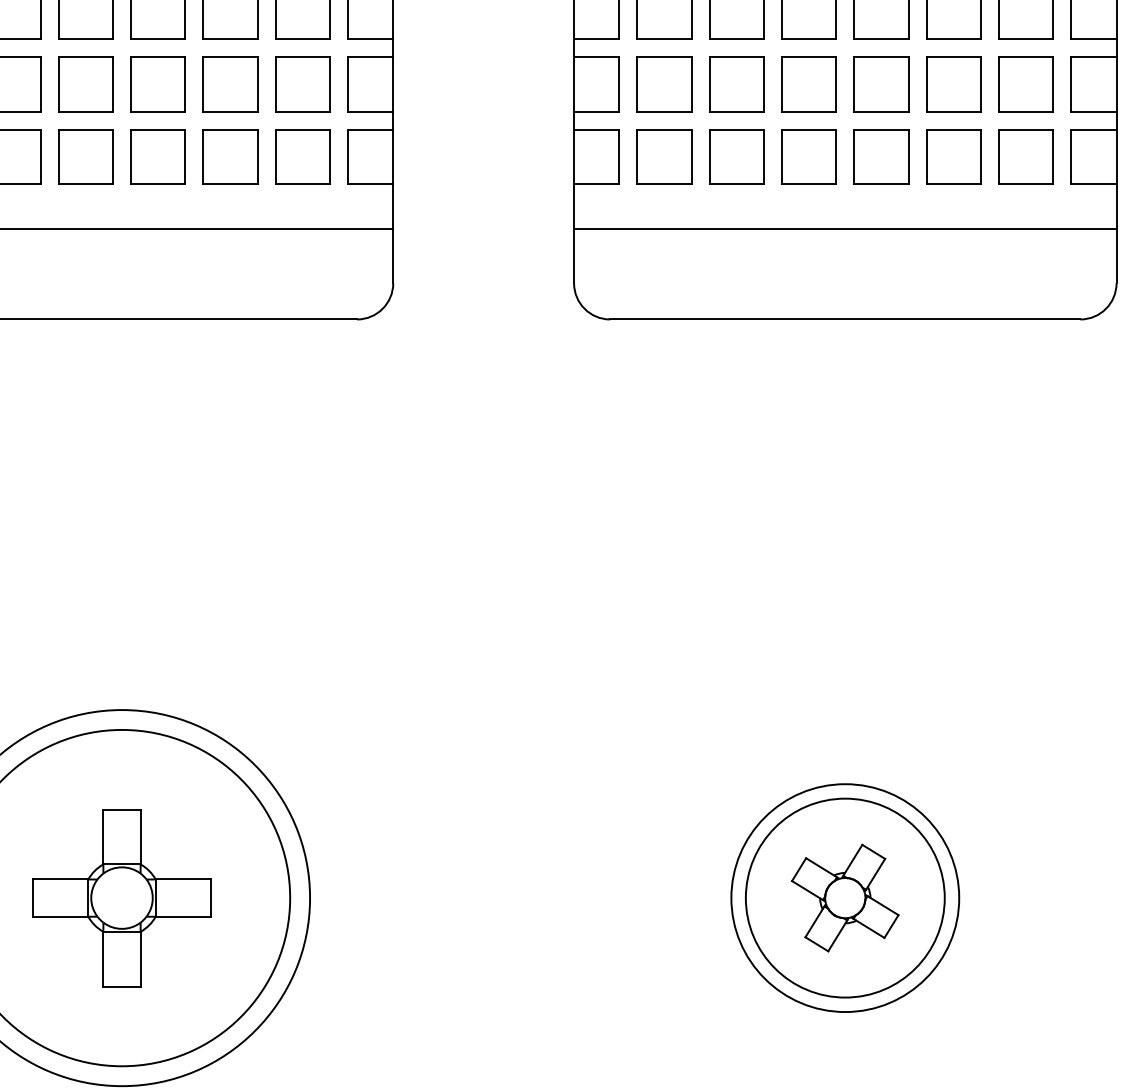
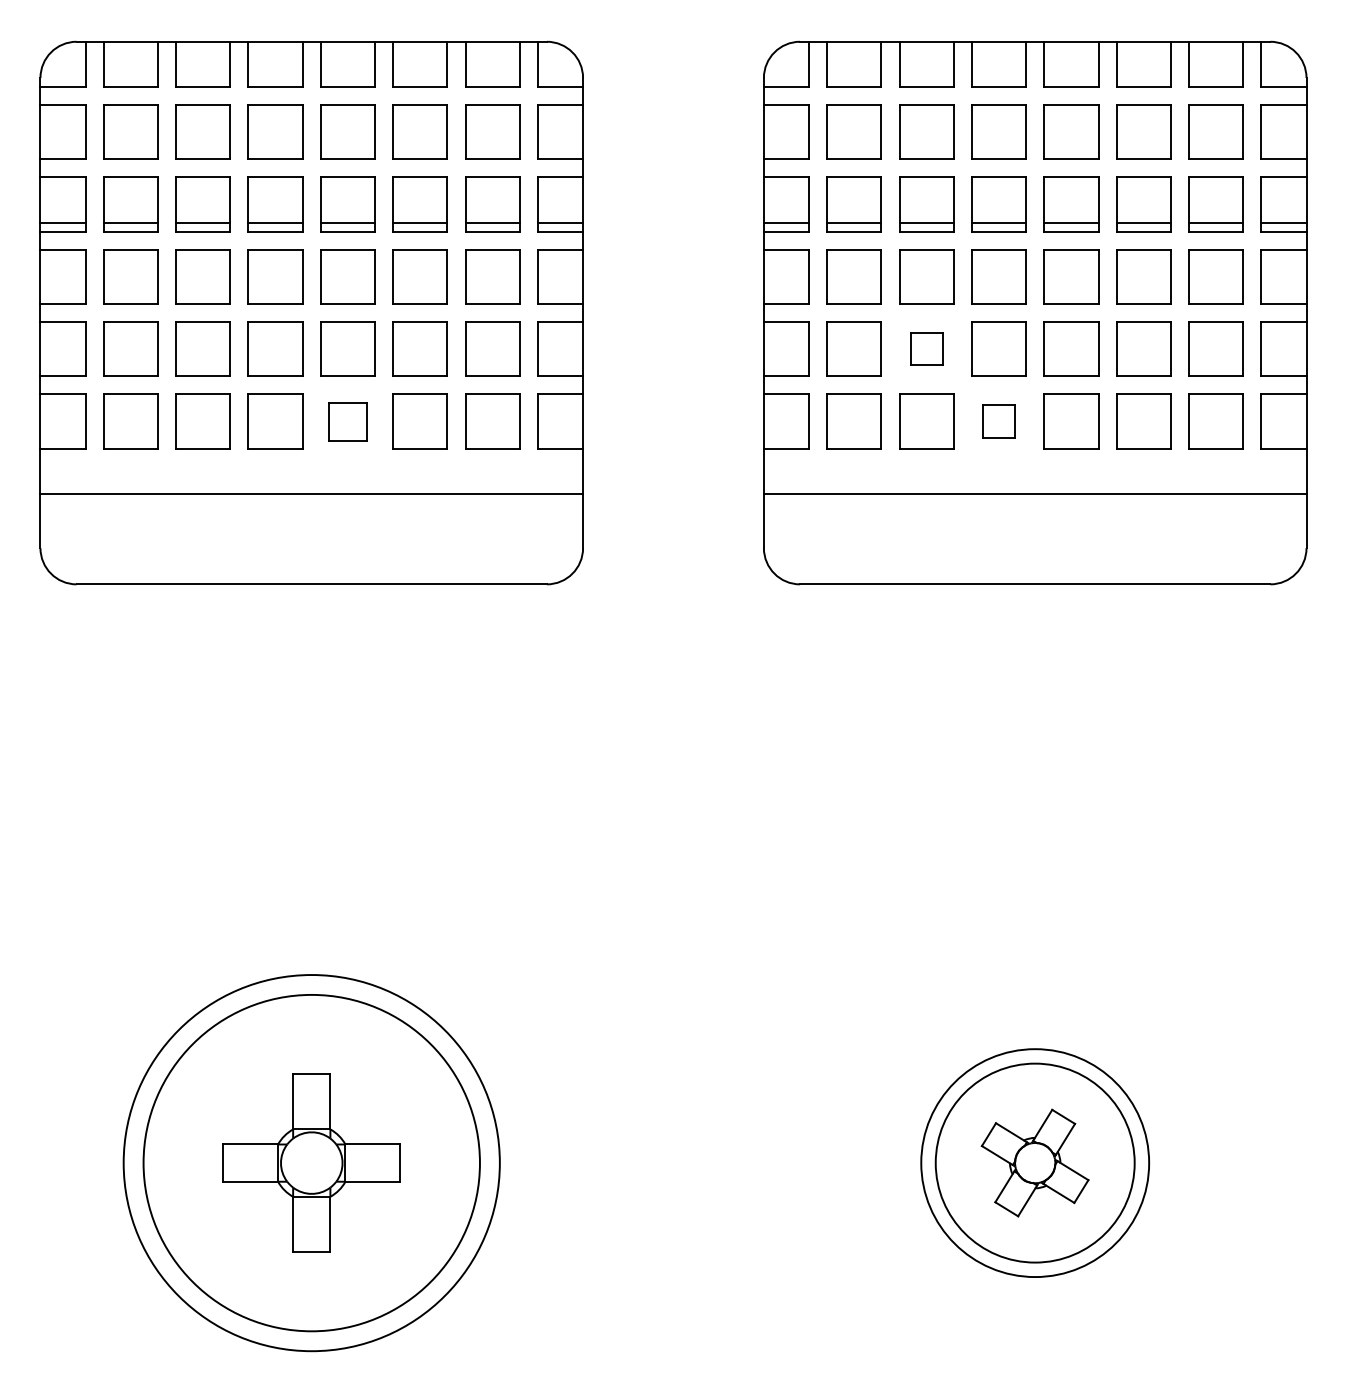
part: (736, 83) -> (926, 348), size x0.6
part: (157, 156) -> (347, 421), size x0.7
part: (808, 156) -> (998, 421), size x0.6

